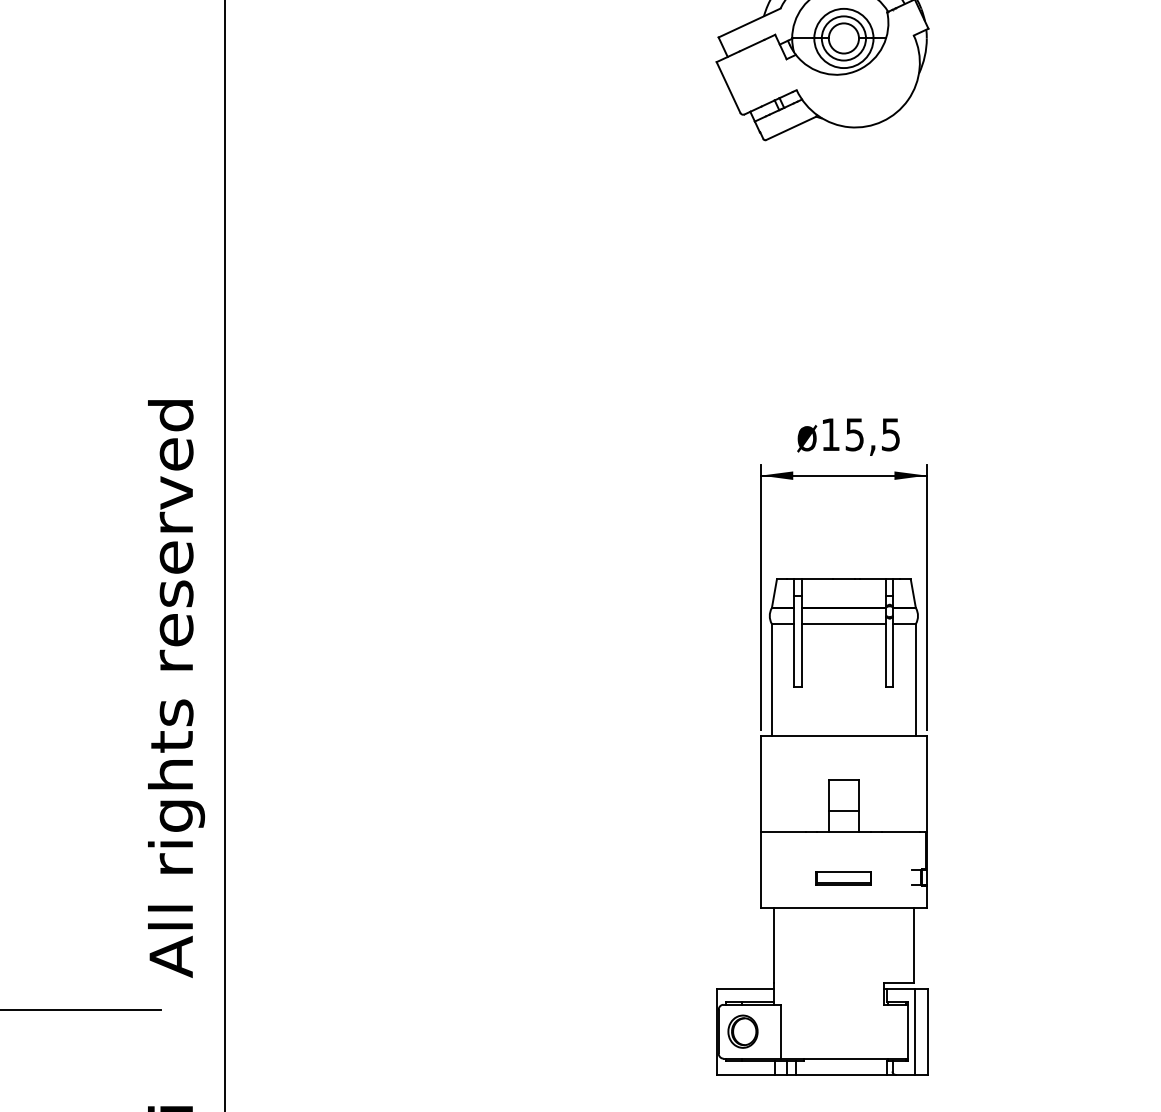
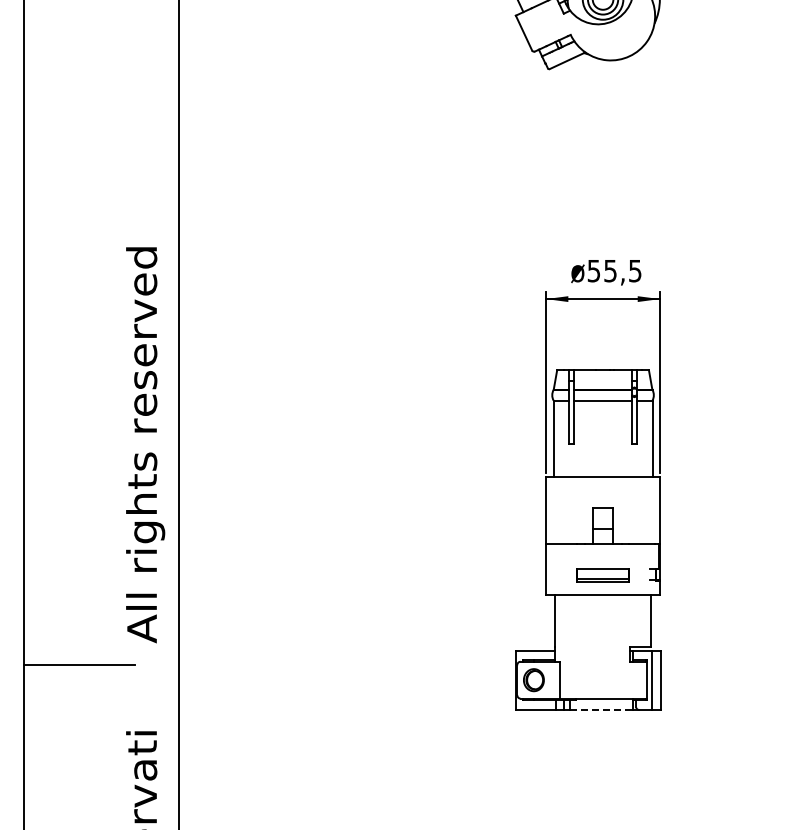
text: (829, 435) -> (593, 271), 15,5 -> 55,5
part: (843, 878) -> (602, 575), size x1.4
line: (841, 1074) -> (601, 709), solid -> dashed

